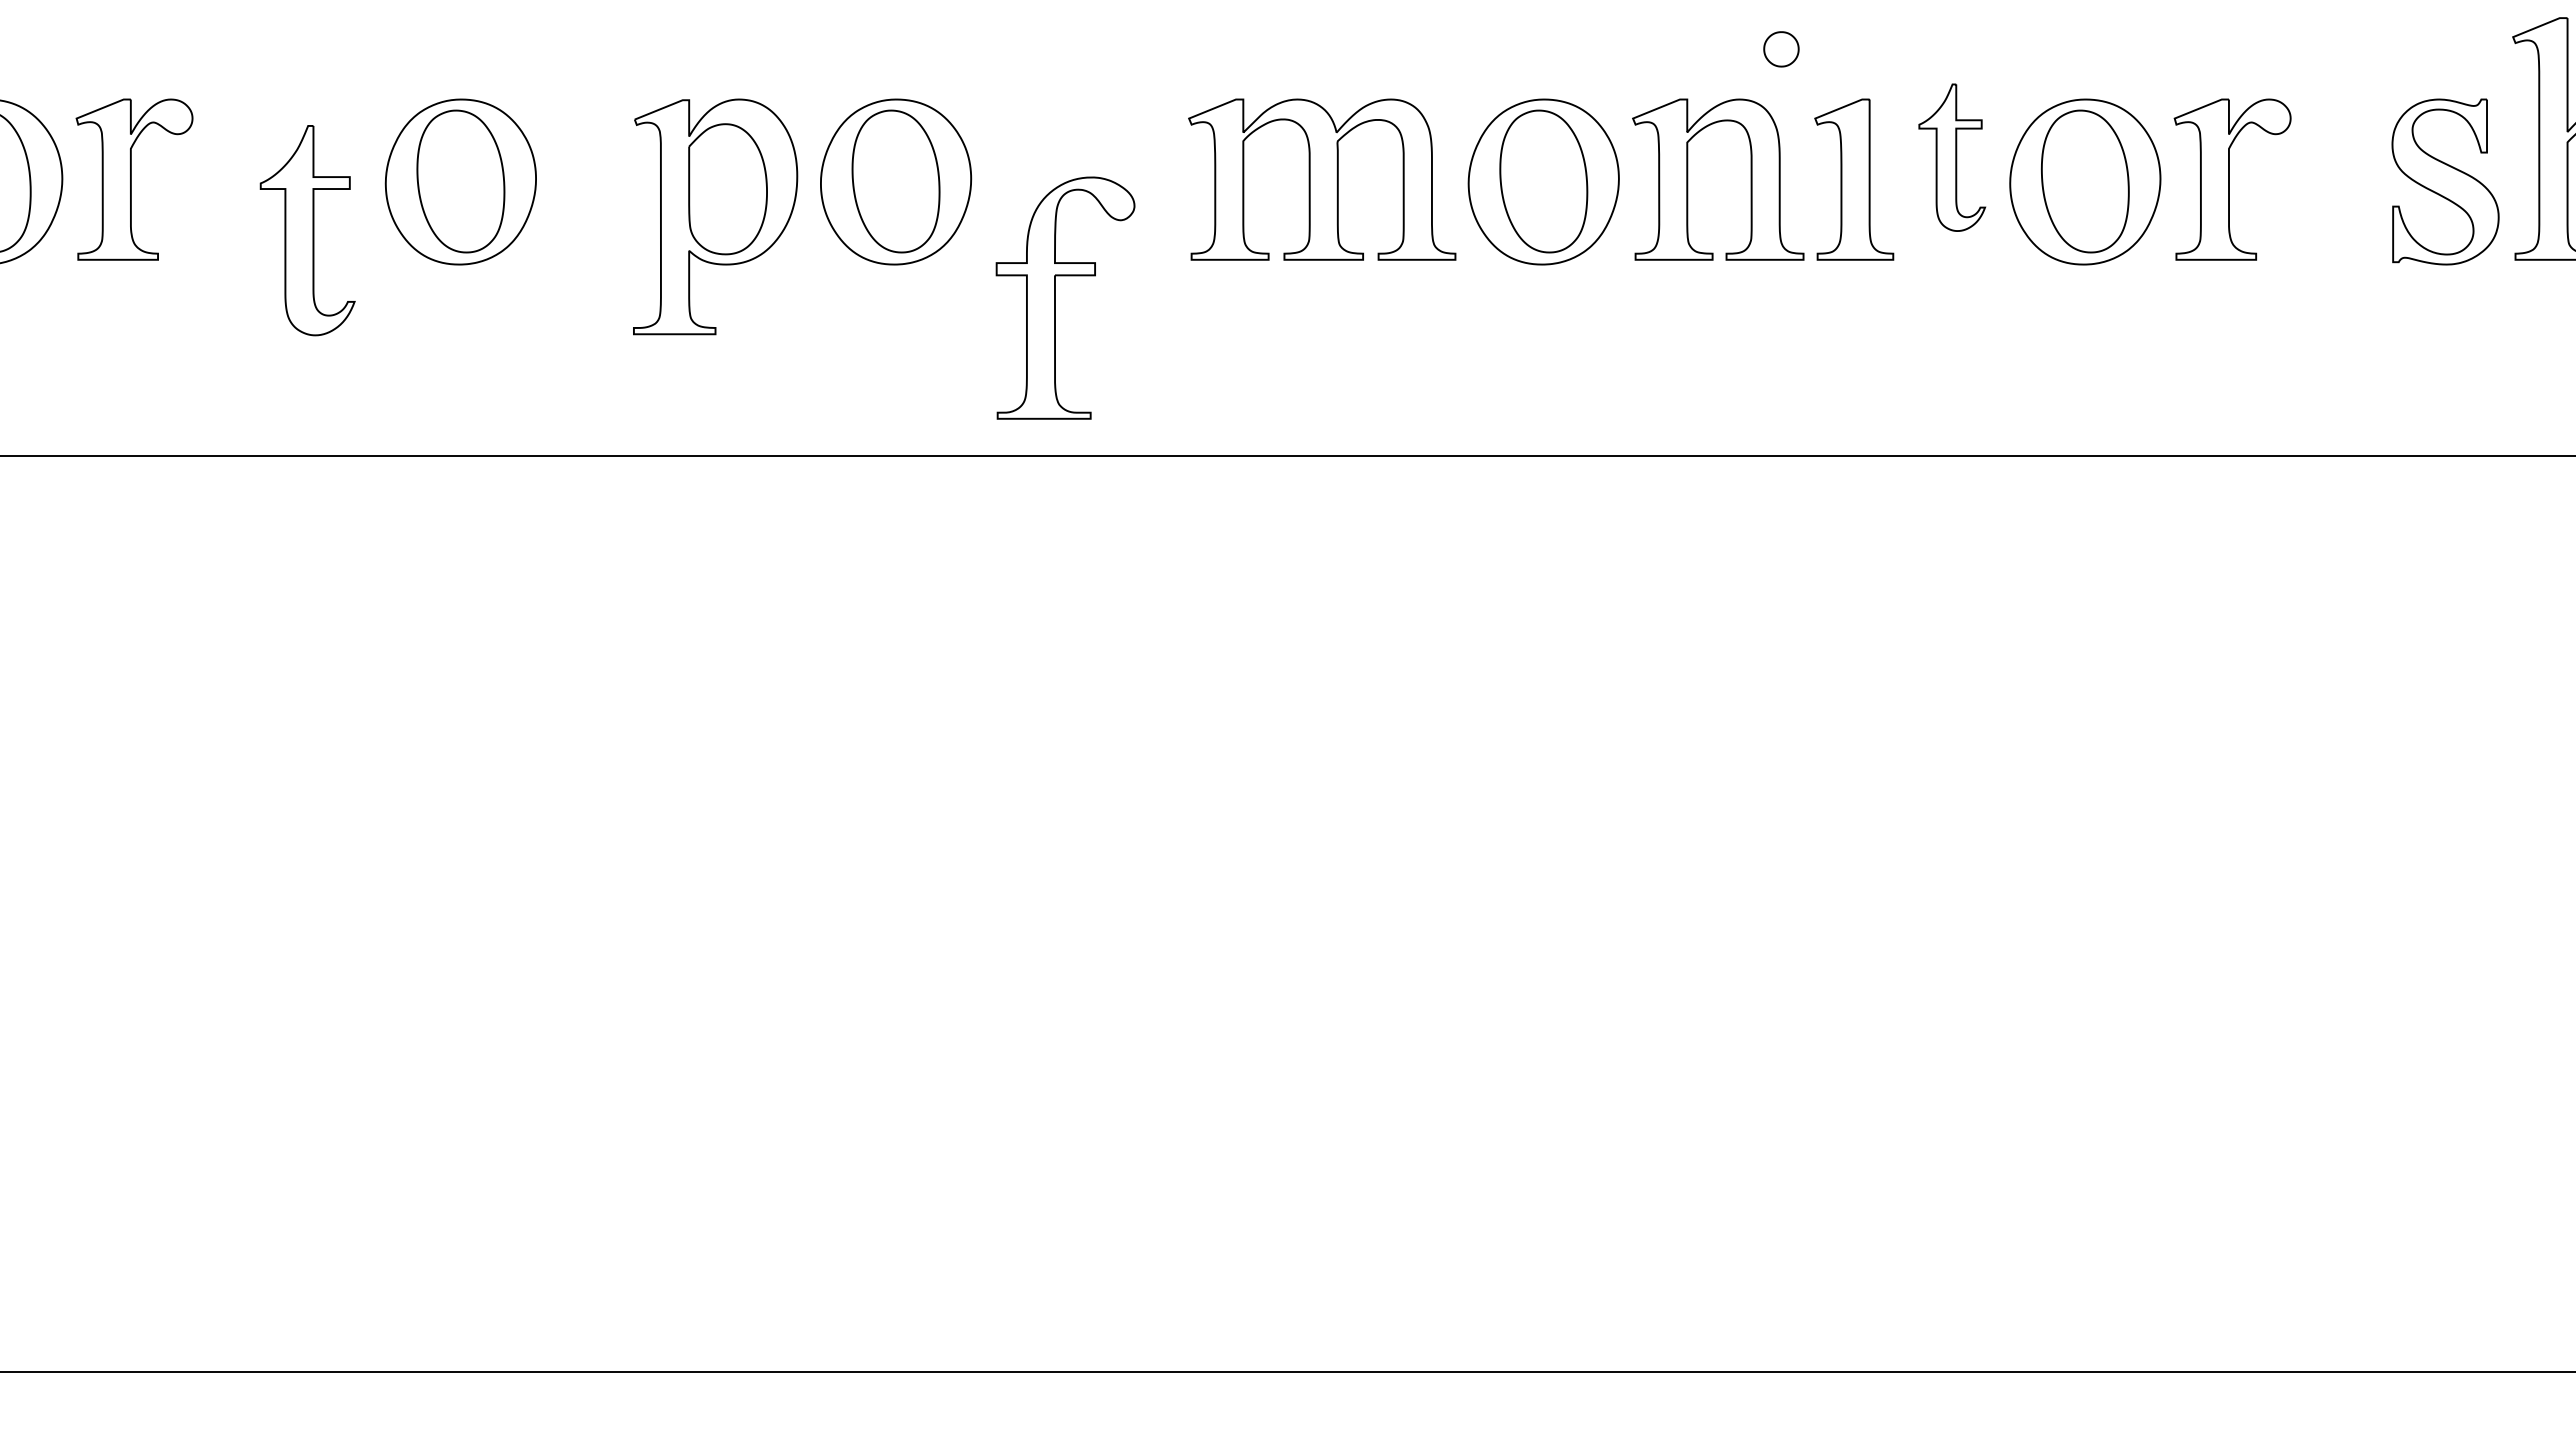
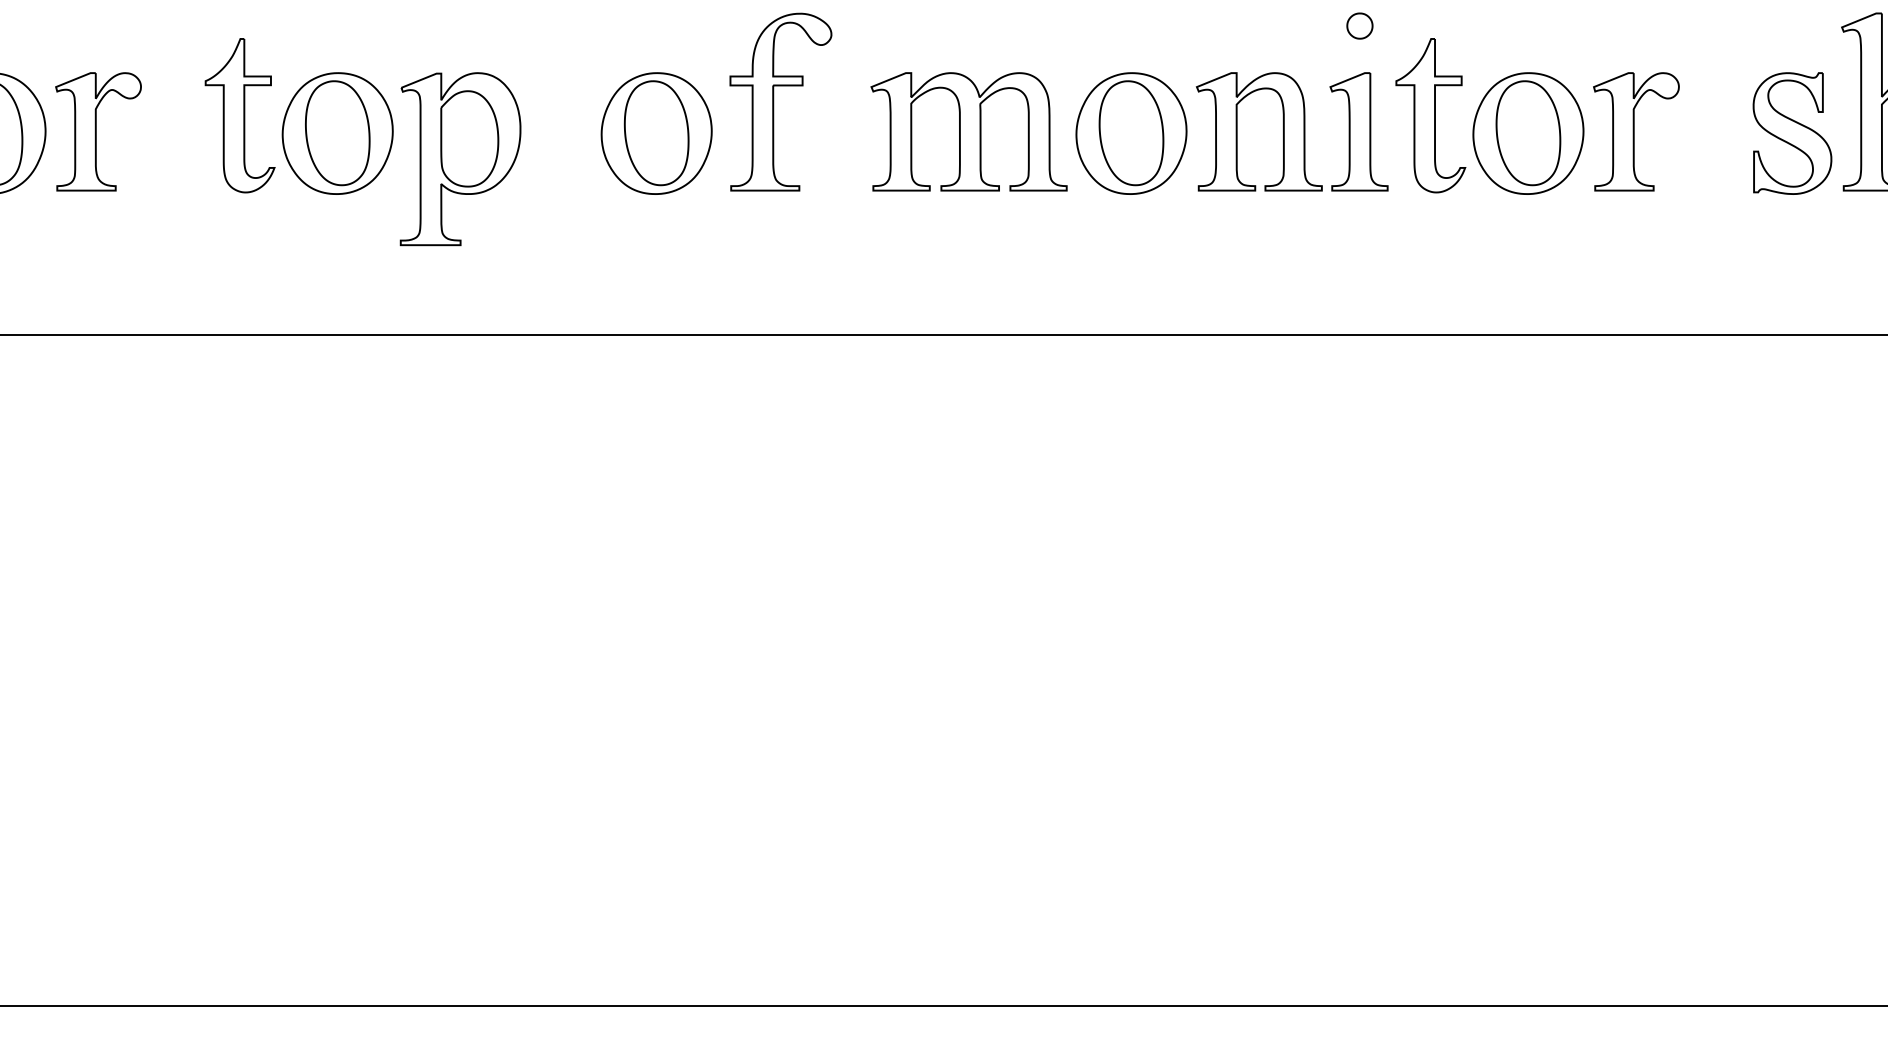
part: (1781, 49) -> (1359, 26), moved
part: (1952, 157) -> (1431, 115), size x1.43
part: (715, 216) -> (460, 158), moved
part: (307, 230) -> (239, 115), moved
part: (1055, 297) -> (773, 101), moved

